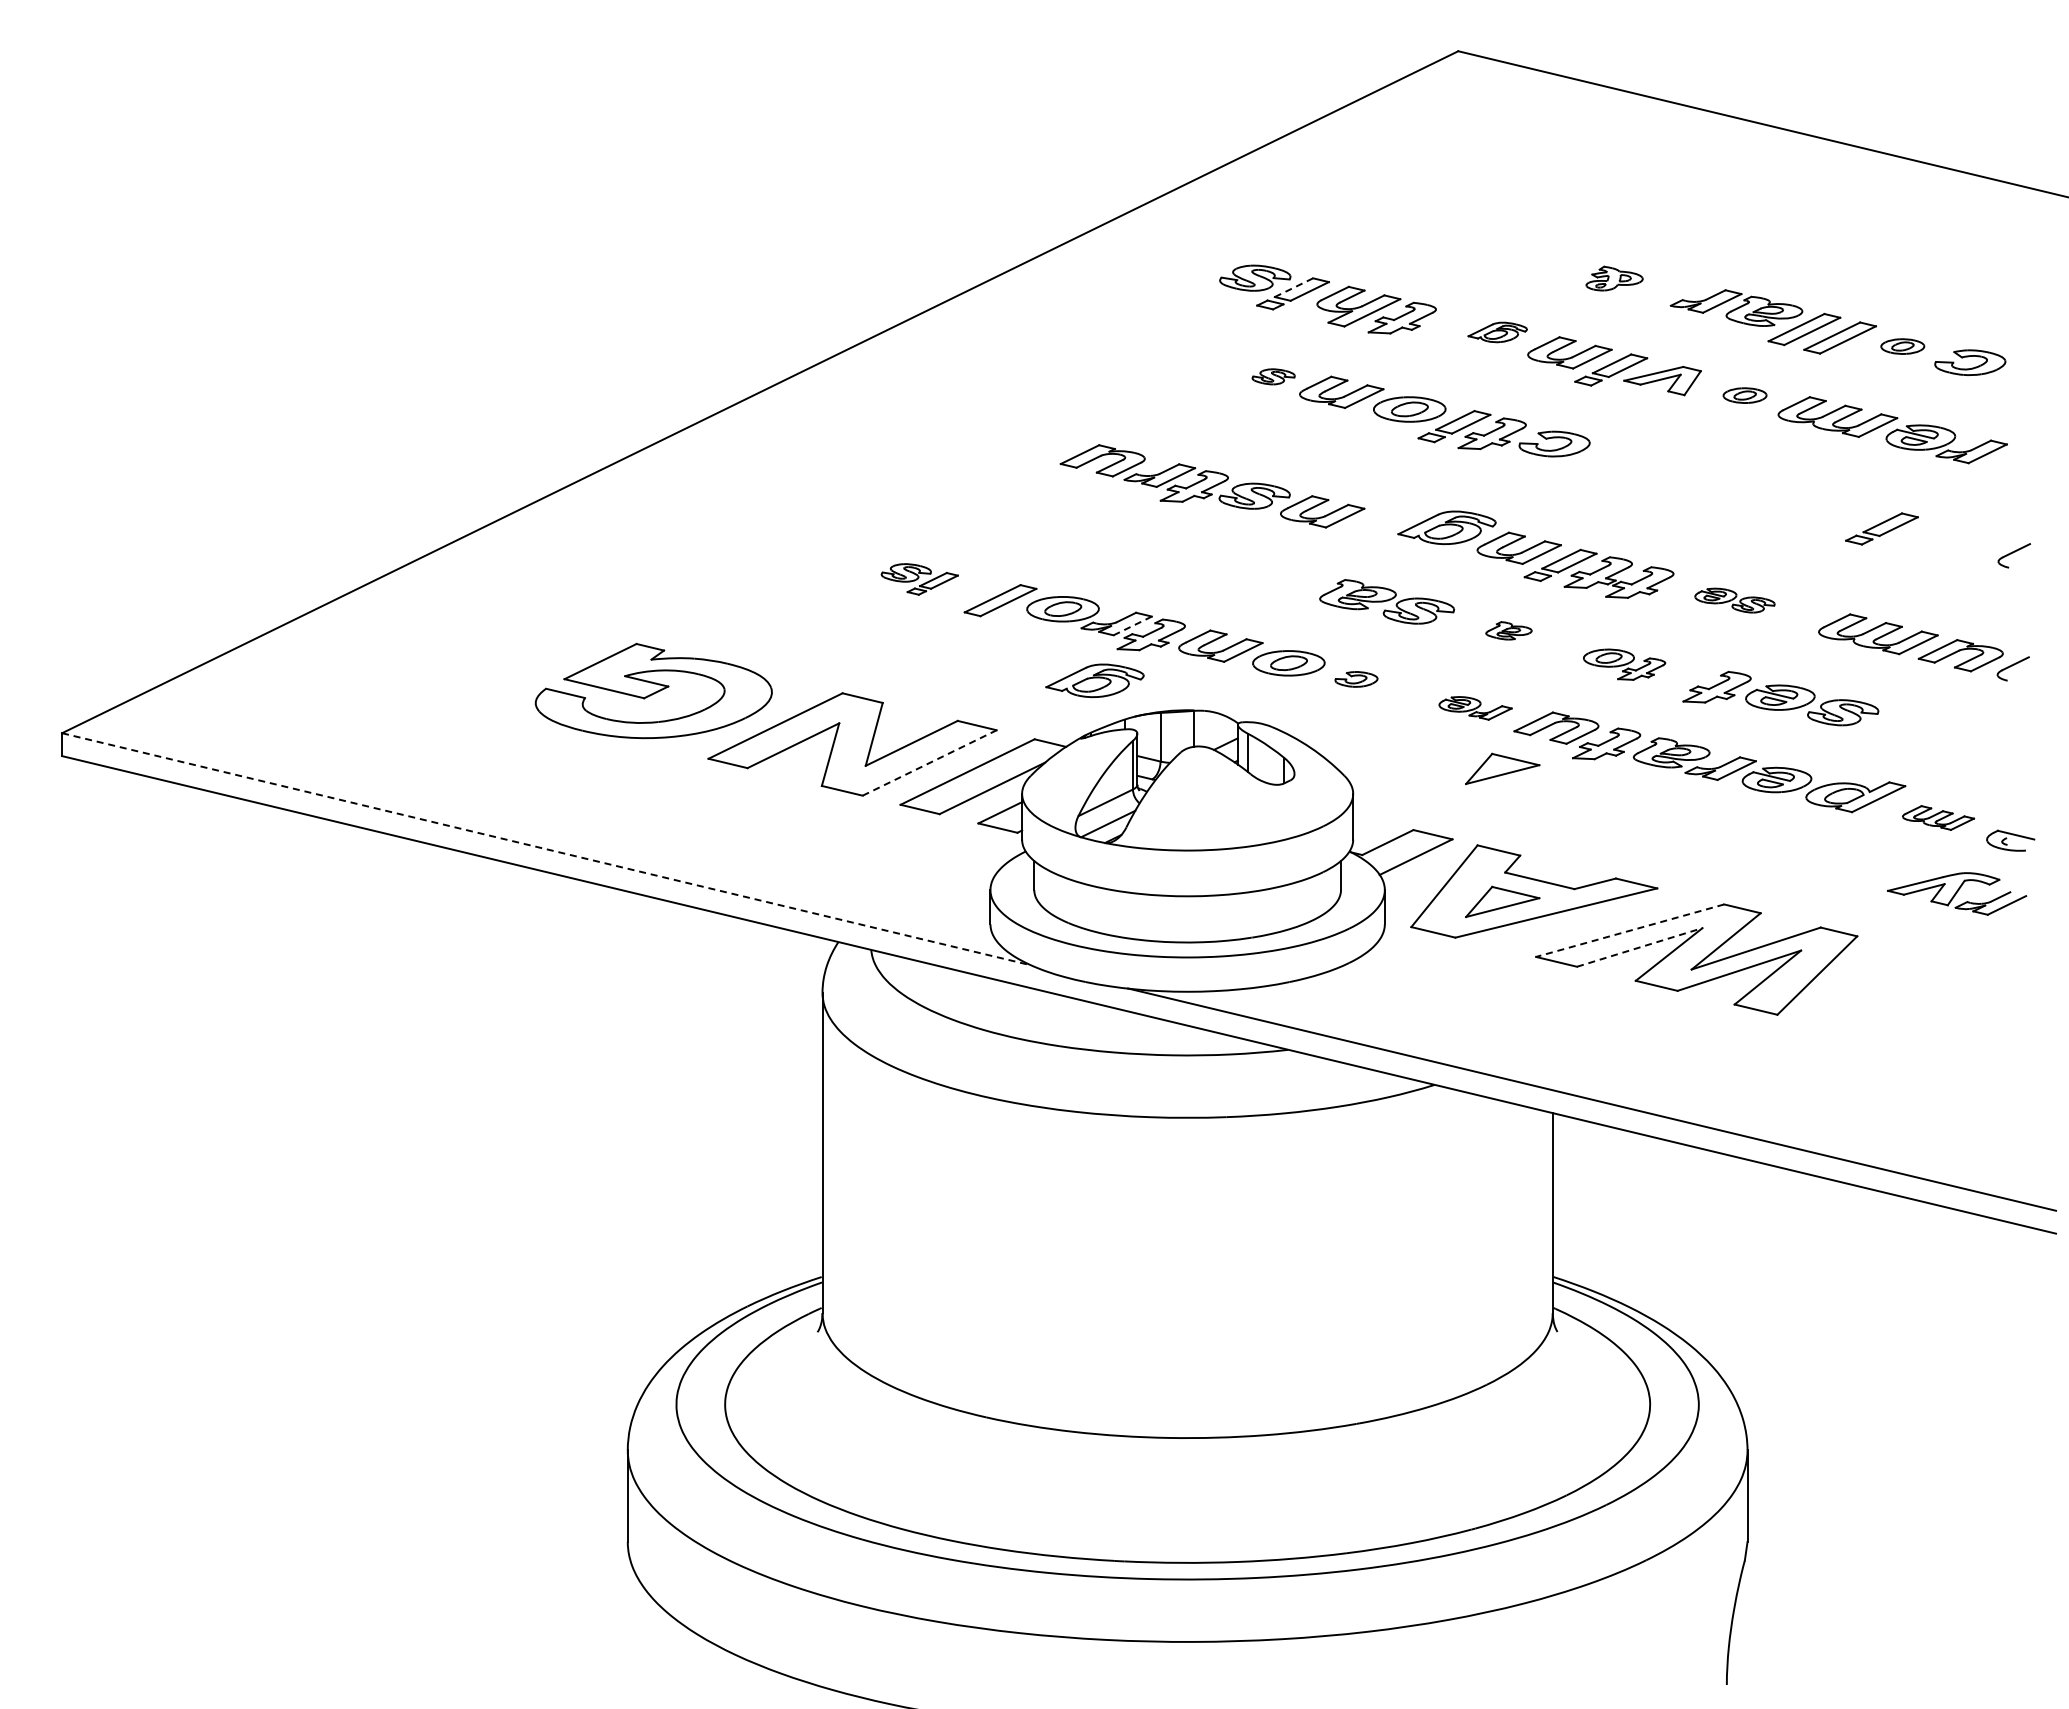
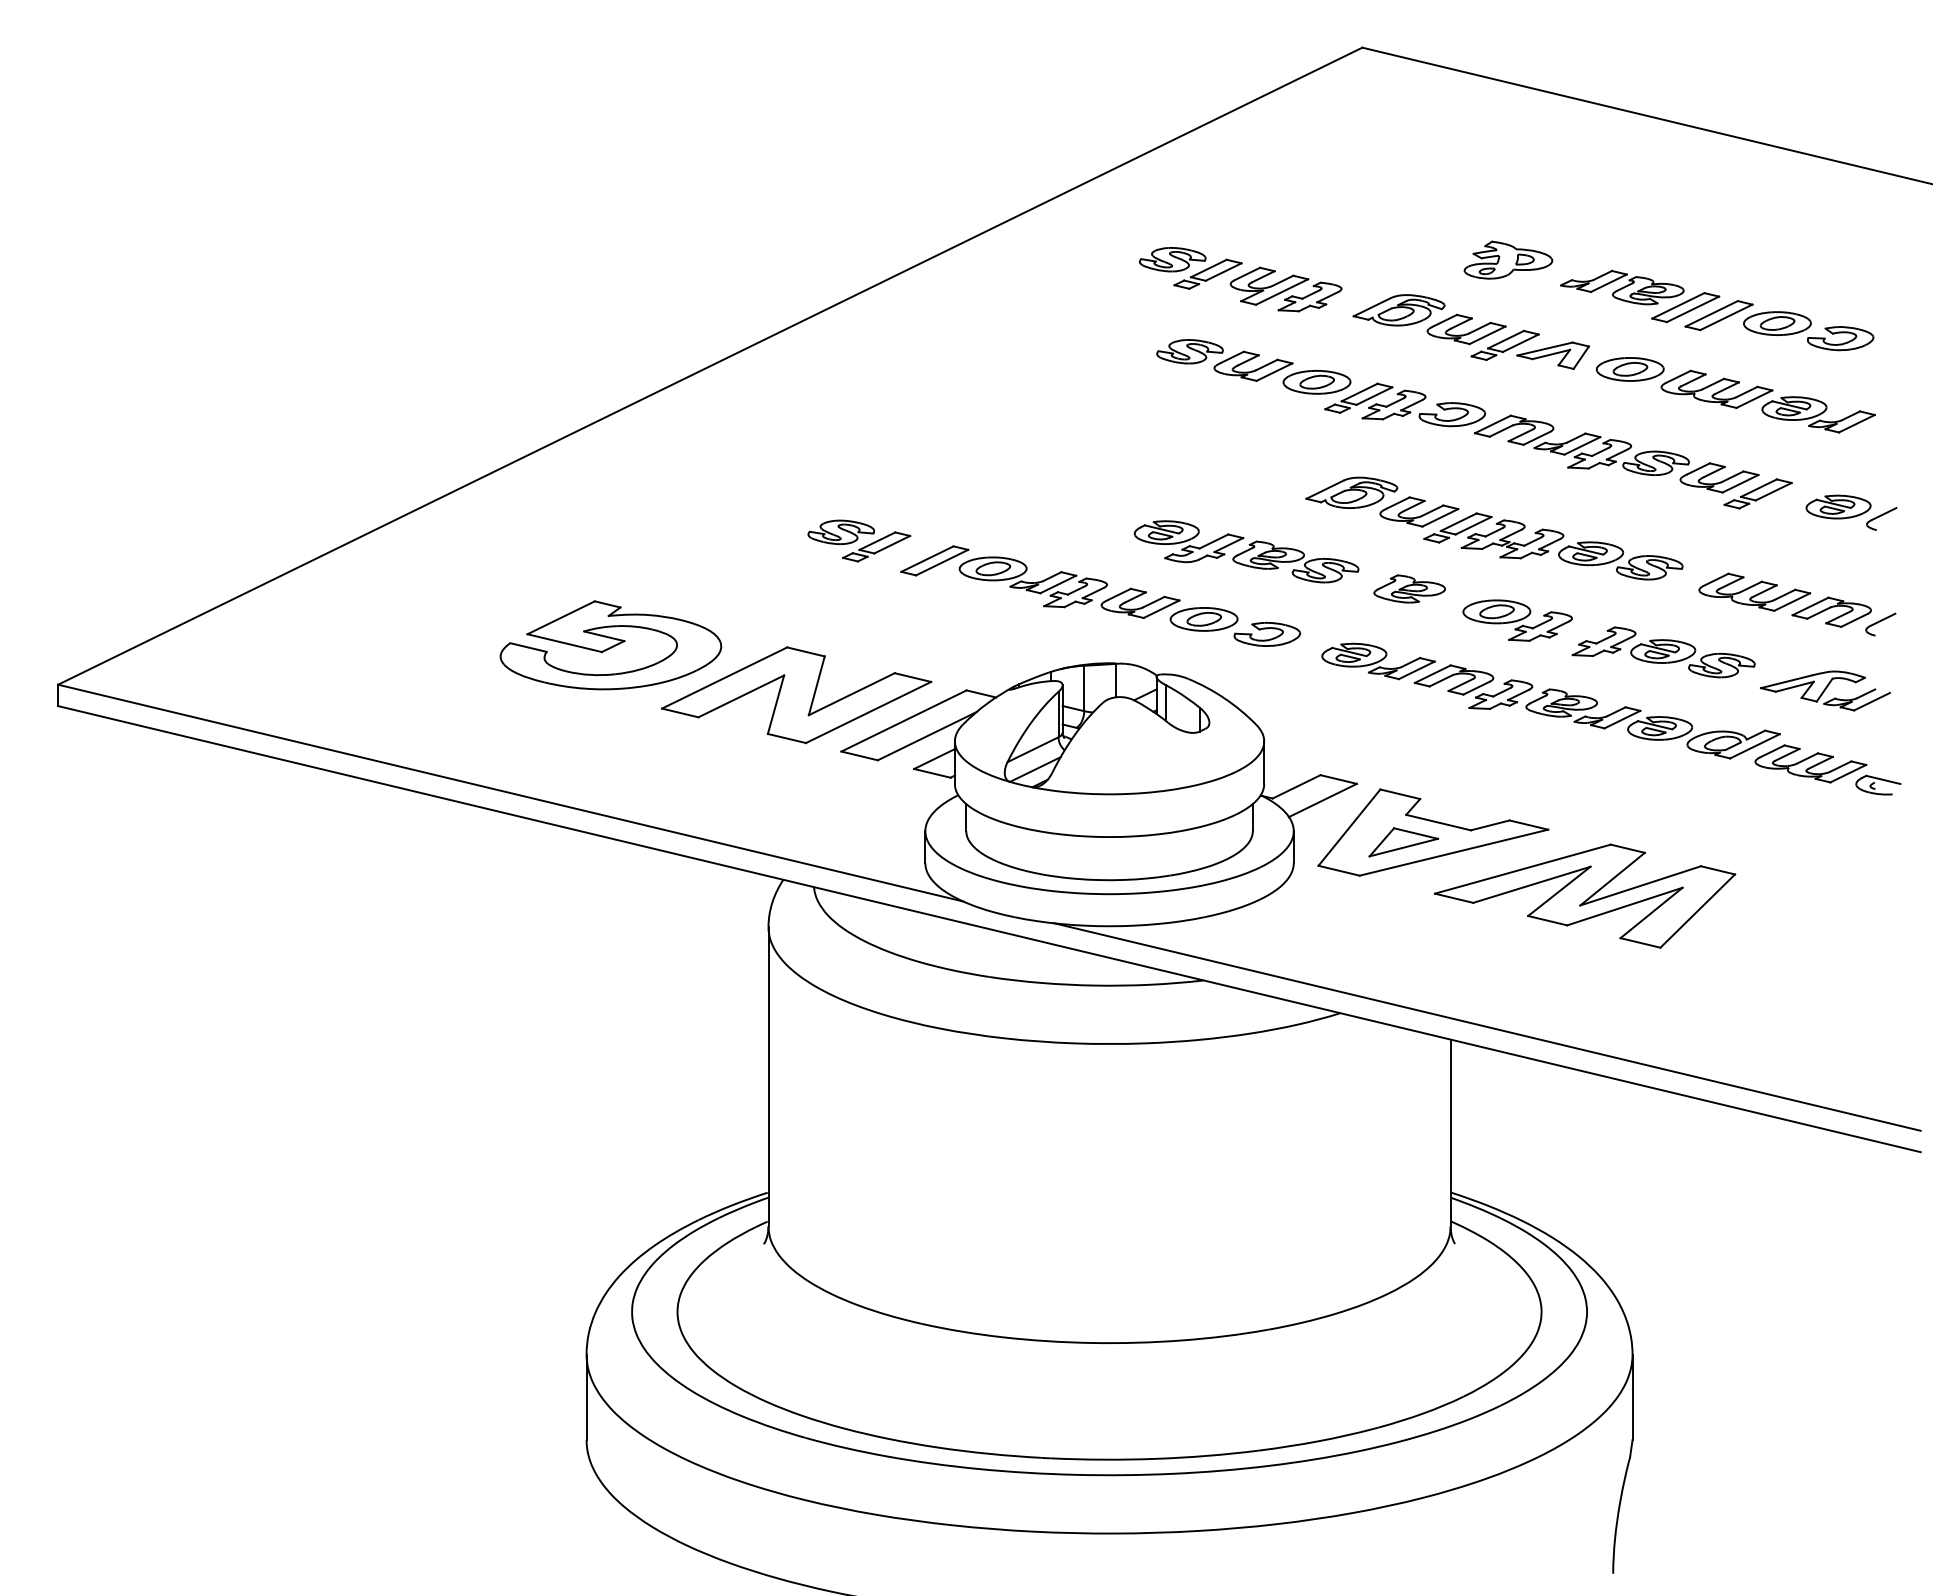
part: (1614, 278) -> (1508, 259), size x1.67
line: (1293, 287) -> (1208, 268), dashed -> solid
part: (1497, 332) -> (1398, 310), size x1.67
part: (1902, 346) -> (1777, 323), size x1.67
part: (1273, 376) -> (1189, 351), size x1.67
part: (1744, 395) -> (1629, 369), size x1.67
part: (1212, 486) -> (1616, 454), moved
part: (1967, 542) -> (1838, 506), added
part: (919, 579) -> (859, 541), size x1.43
part: (1272, 579) -> (1188, 541), added
part: (1734, 600) -> (1620, 560), size x1.67
line: (1133, 625) -> (1058, 584), dashed -> solid
part: (1508, 630) -> (1409, 588), size x1.67
part: (1624, 664) -> (1517, 620), size x1.43
part: (1356, 679) -> (1267, 634), size x1.67
part: (1094, 680) -> (1022, 635), removed
part: (1475, 708) -> (1378, 661), size x1.67
line: (929, 762) -> (868, 712), dashed -> solid
part: (1502, 768) -> (1403, 717), removed
part: (1938, 817) -> (1810, 763), size x1.67
line: (547, 849) -> (511, 793), dashed -> solid
part: (1957, 893) -> (1825, 690), moved
line: (1630, 930) -> (1523, 868), dashed -> solid
line: (1639, 947) -> (1531, 884), dashed -> solid

